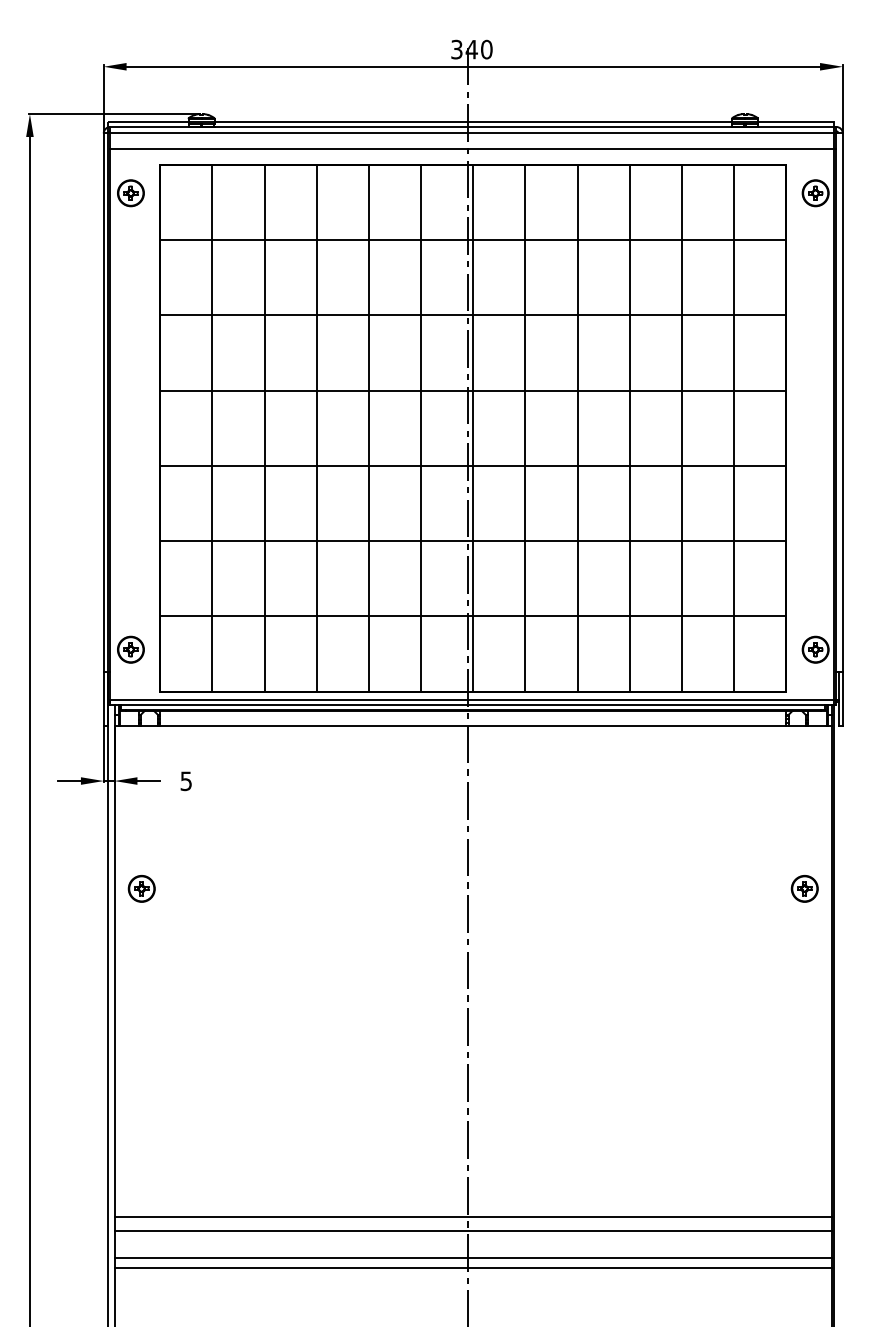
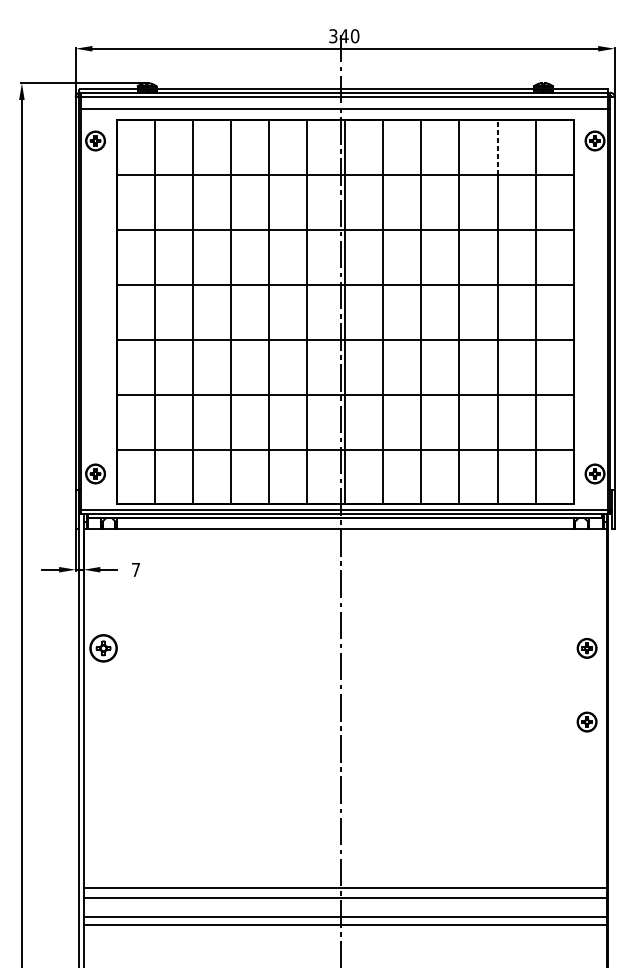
line: (681, 202) -> (497, 147), solid -> dashed
text: (185, 781) -> (135, 570), 5 -> 7
part: (141, 888) -> (103, 648), size x1.4
part: (804, 989) -> (586, 721), added

